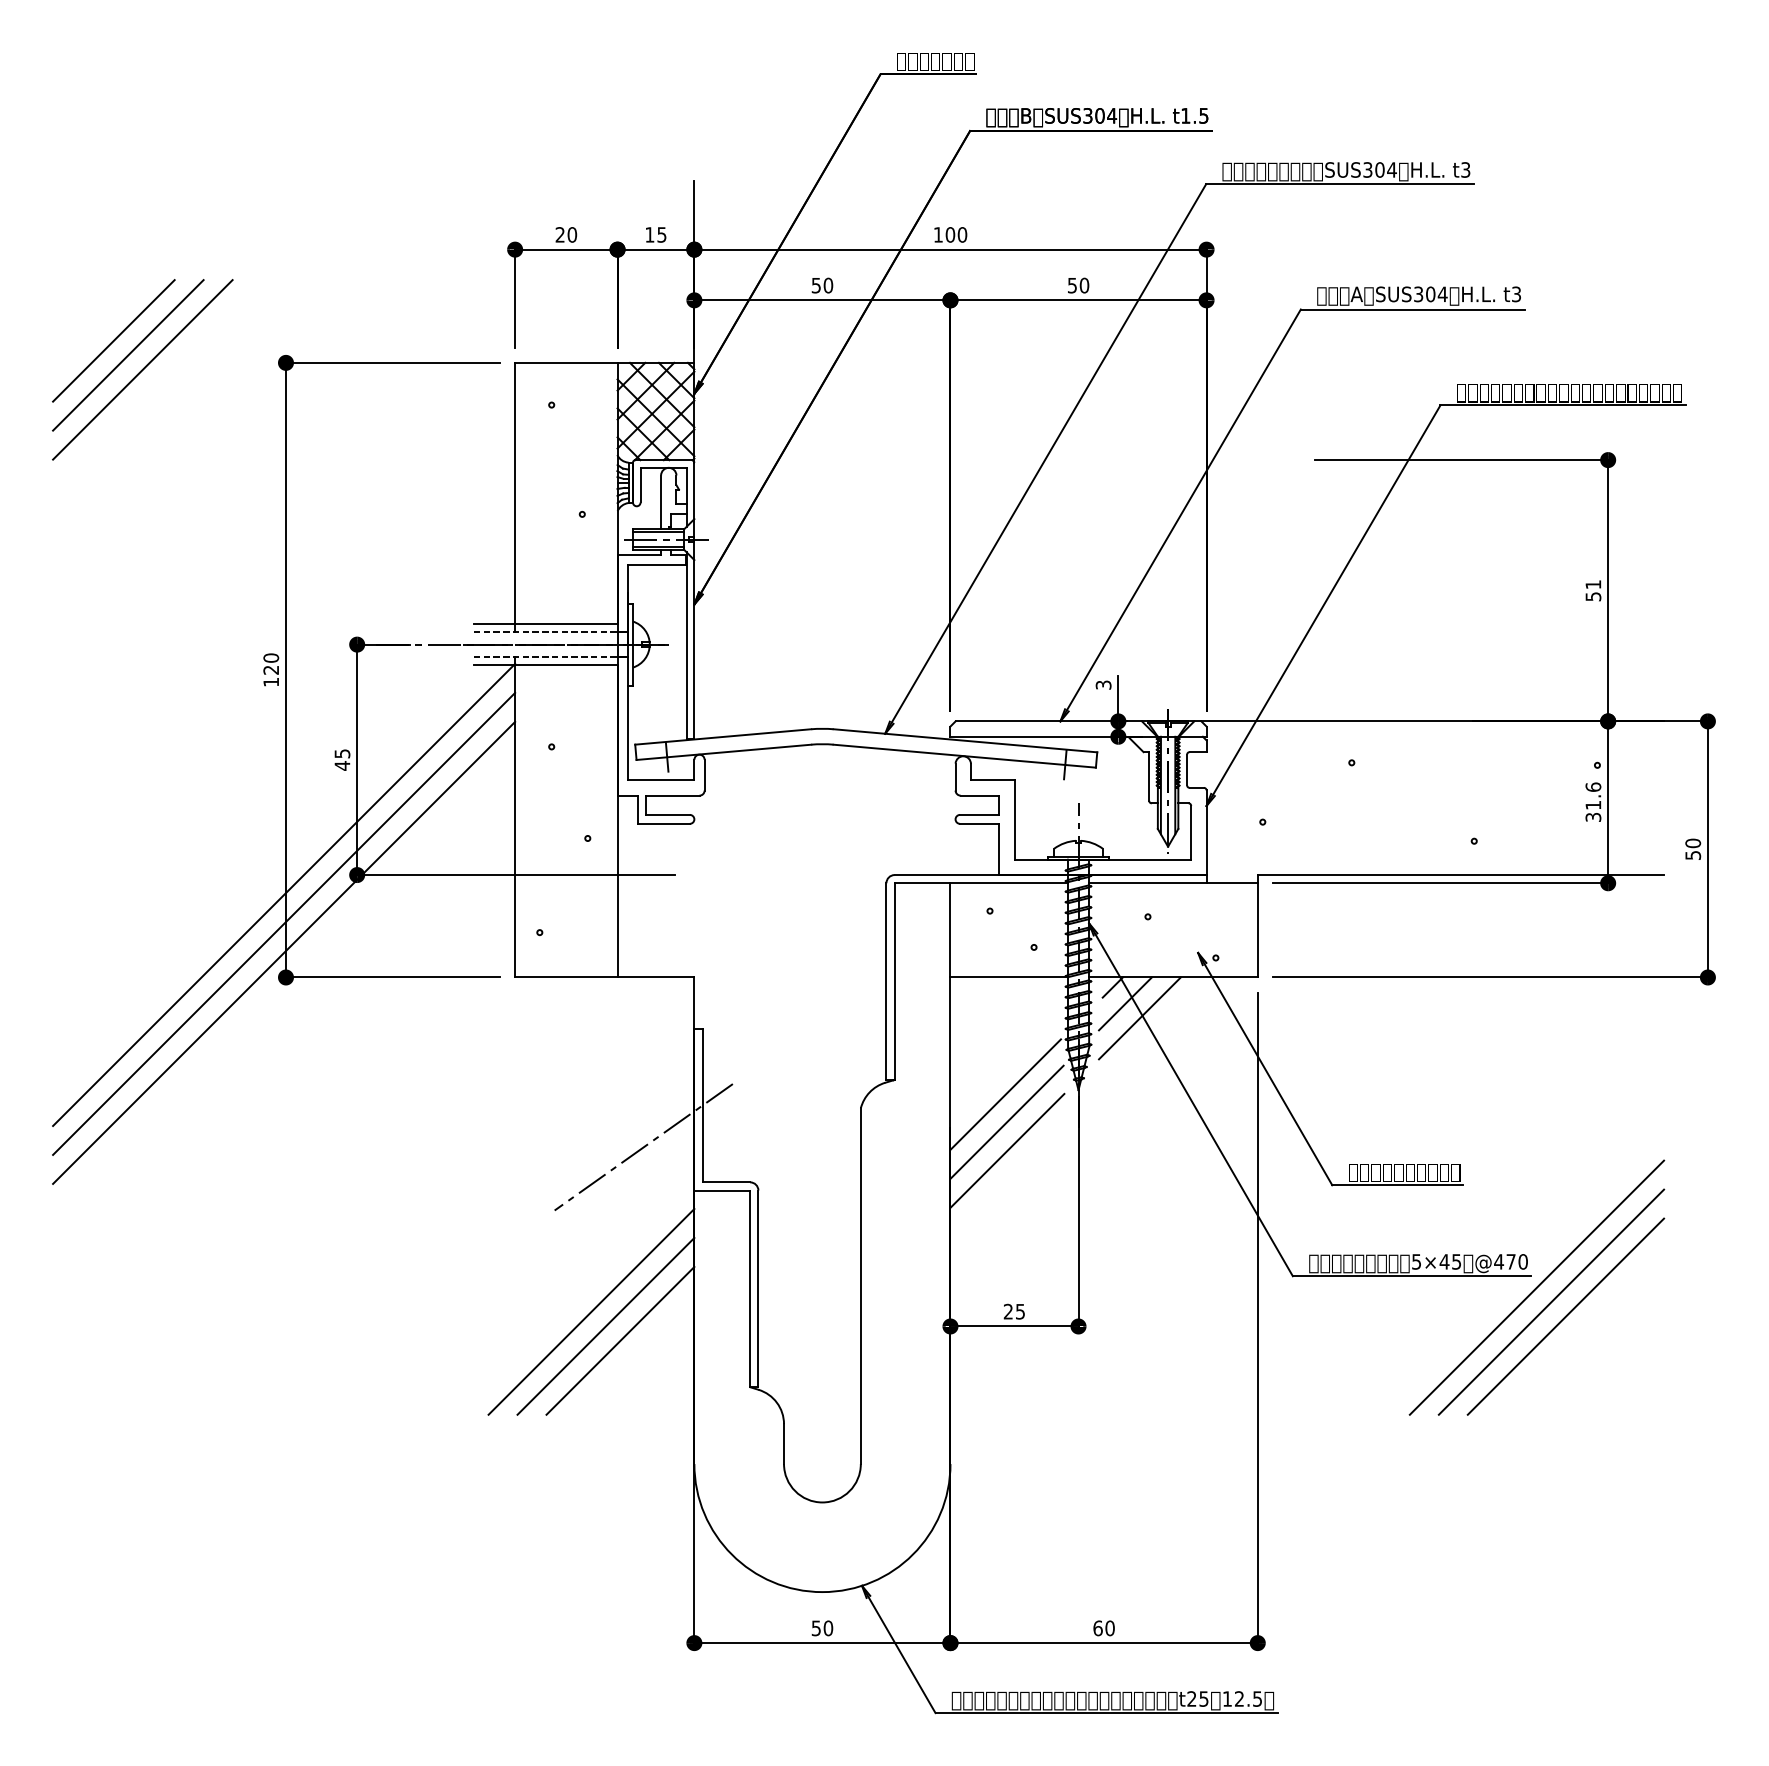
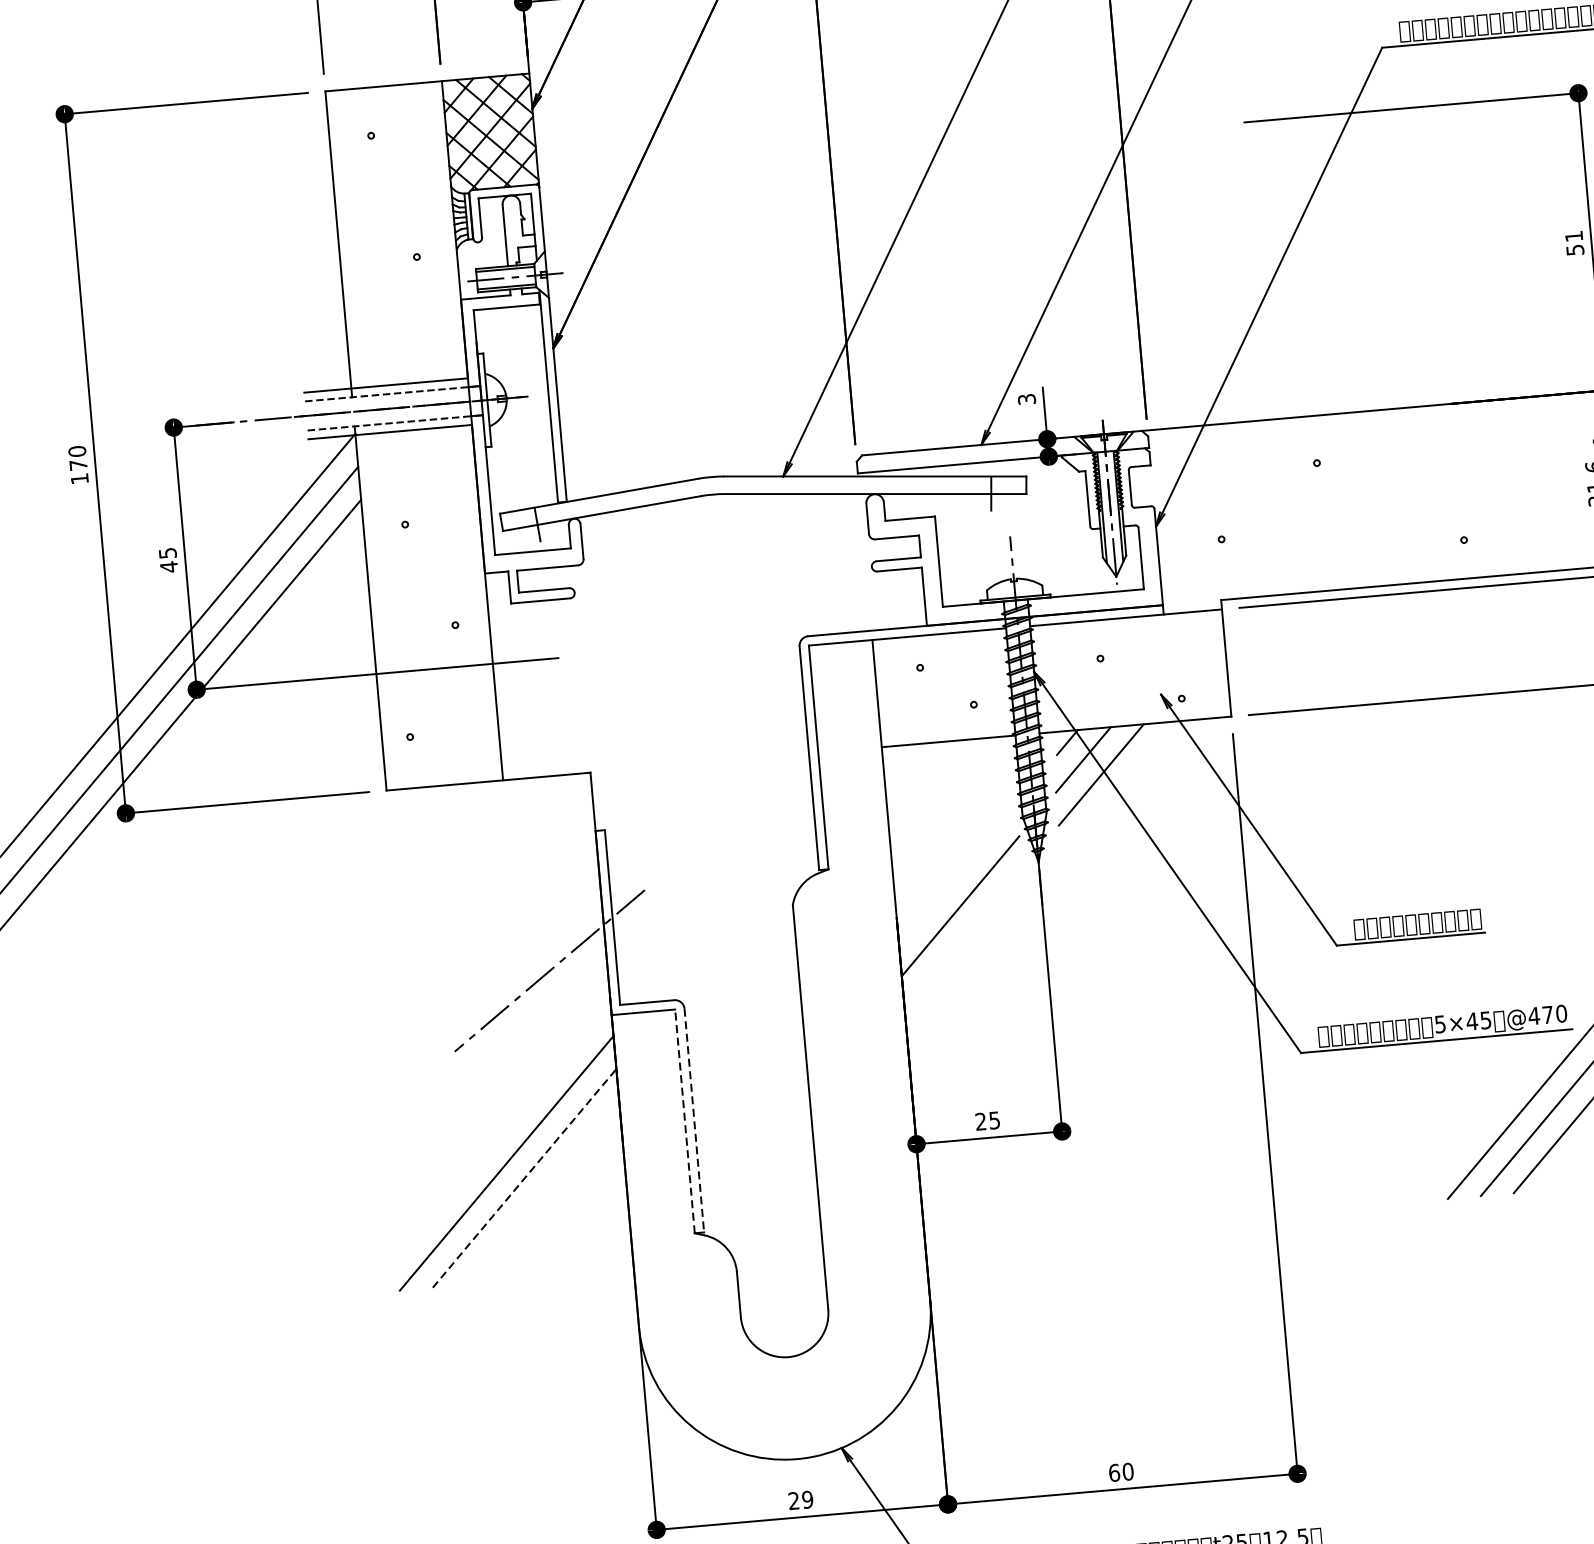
text: (270, 669) -> (77, 464), 120 -> 170
line: (1005, 1094) -> (956, 874), removed
line: (1007, 1150) -> (963, 938), removed
line: (750, 1288) -> (685, 1120), solid -> dashed
line: (758, 1289) -> (694, 1121), solid -> dashed
line: (606, 1326) -> (525, 1178), solid -> dashed
line: (620, 1340) -> (542, 1193), removed
text: (821, 1628) -> (799, 1500), 50 -> 29

